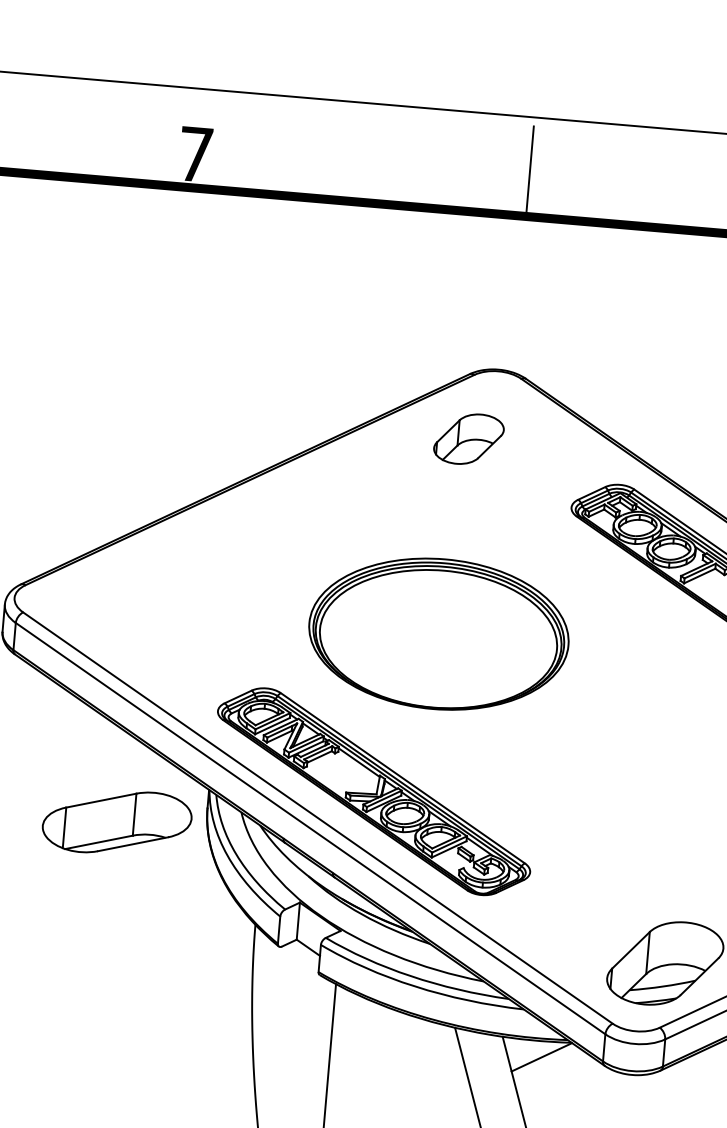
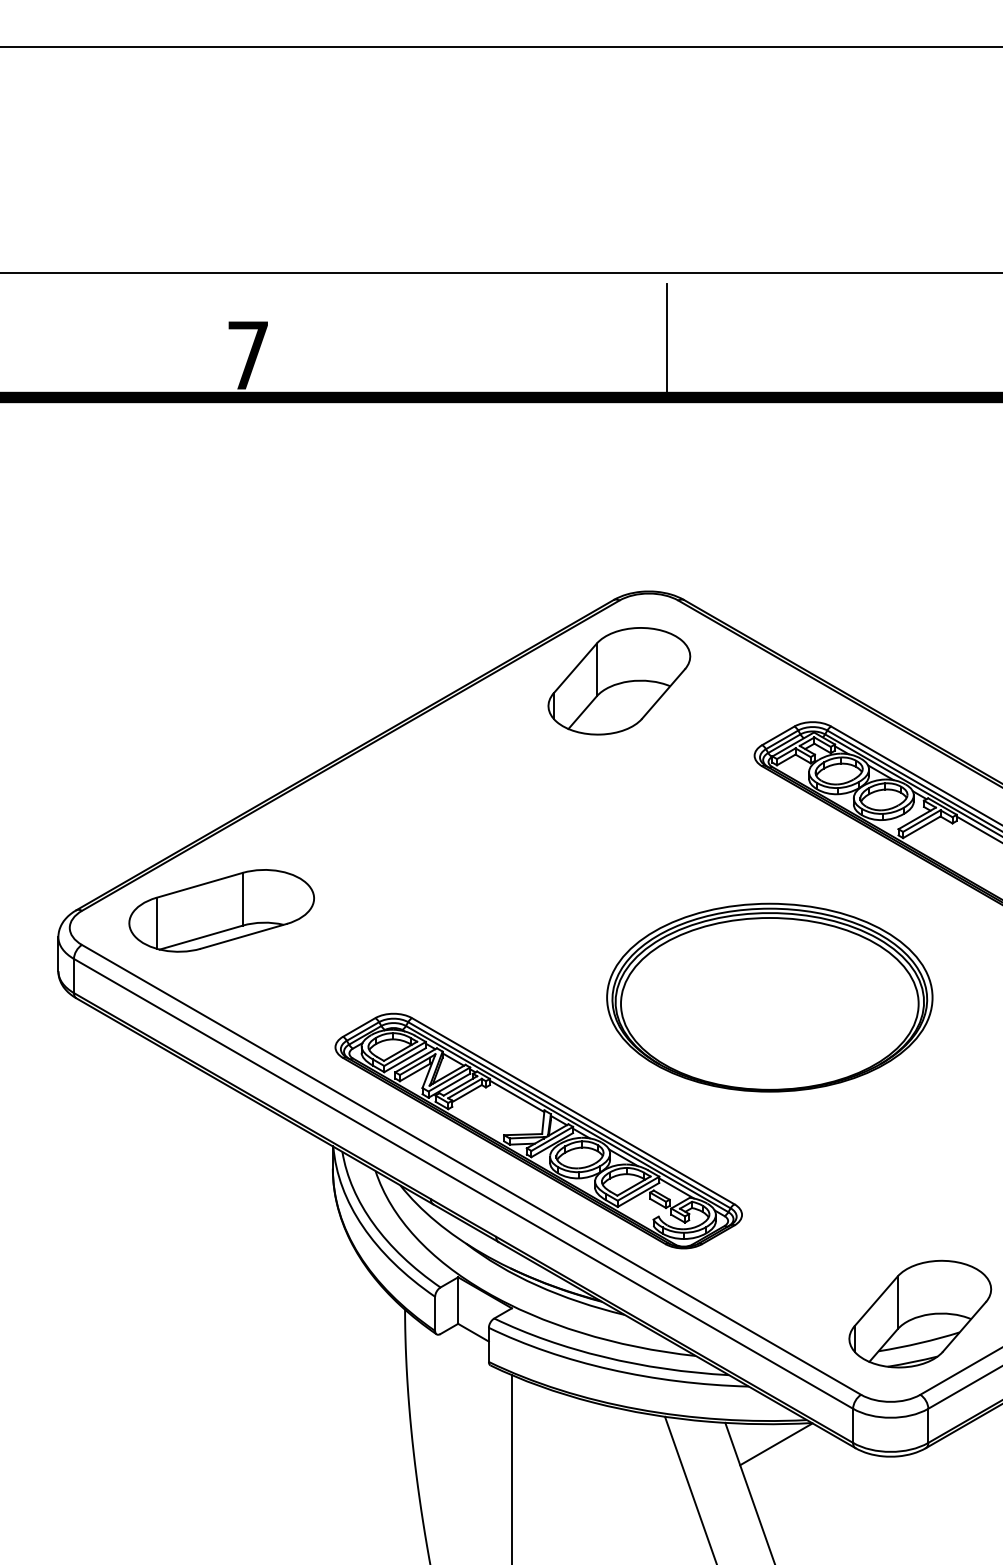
part: (469, 439) -> (619, 681), size x1.67
part: (438, 634) -> (769, 997), moved
part: (117, 822) -> (221, 910), moved

